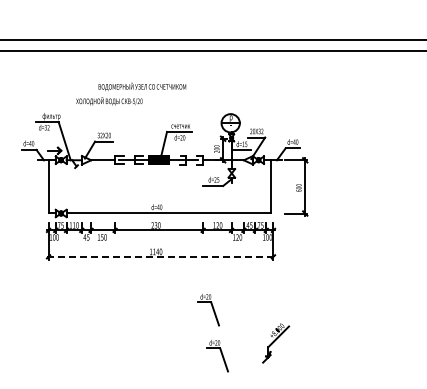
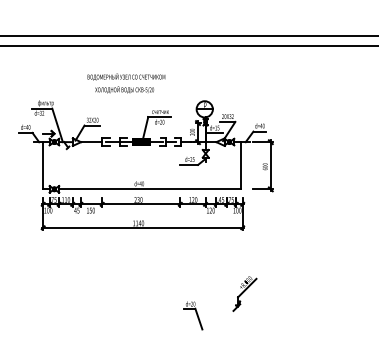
text: (109, 101) -> (124, 90), moved
line: (161, 256) -> (143, 227), dashed -> solid
part: (208, 309) -> (185, 274), removed
part: (276, 343) -> (245, 293), moved

